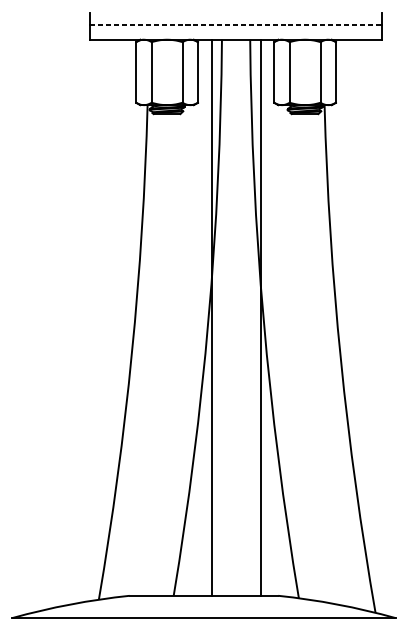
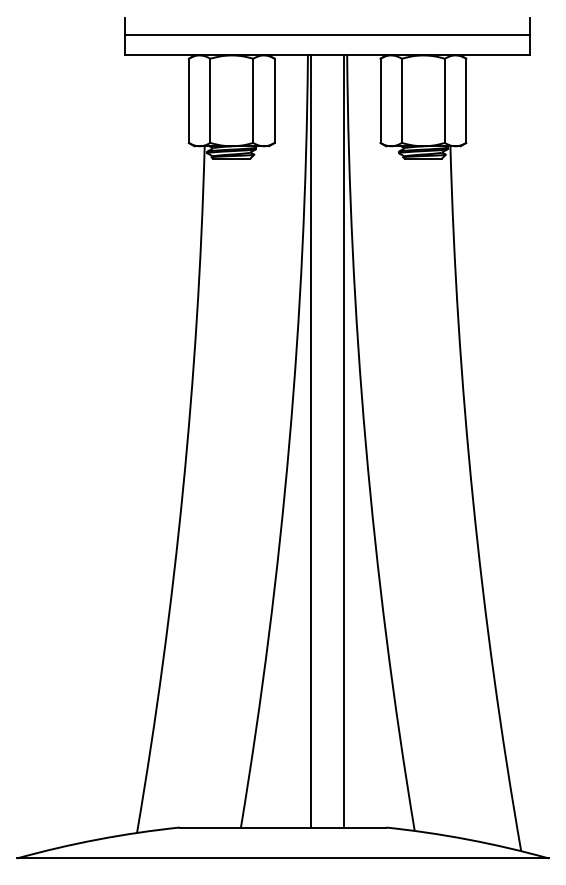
line: (236, 24) -> (328, 34), dashed -> solid
line: (212, 317) -> (311, 441), moved
line: (261, 317) -> (344, 441), moved

